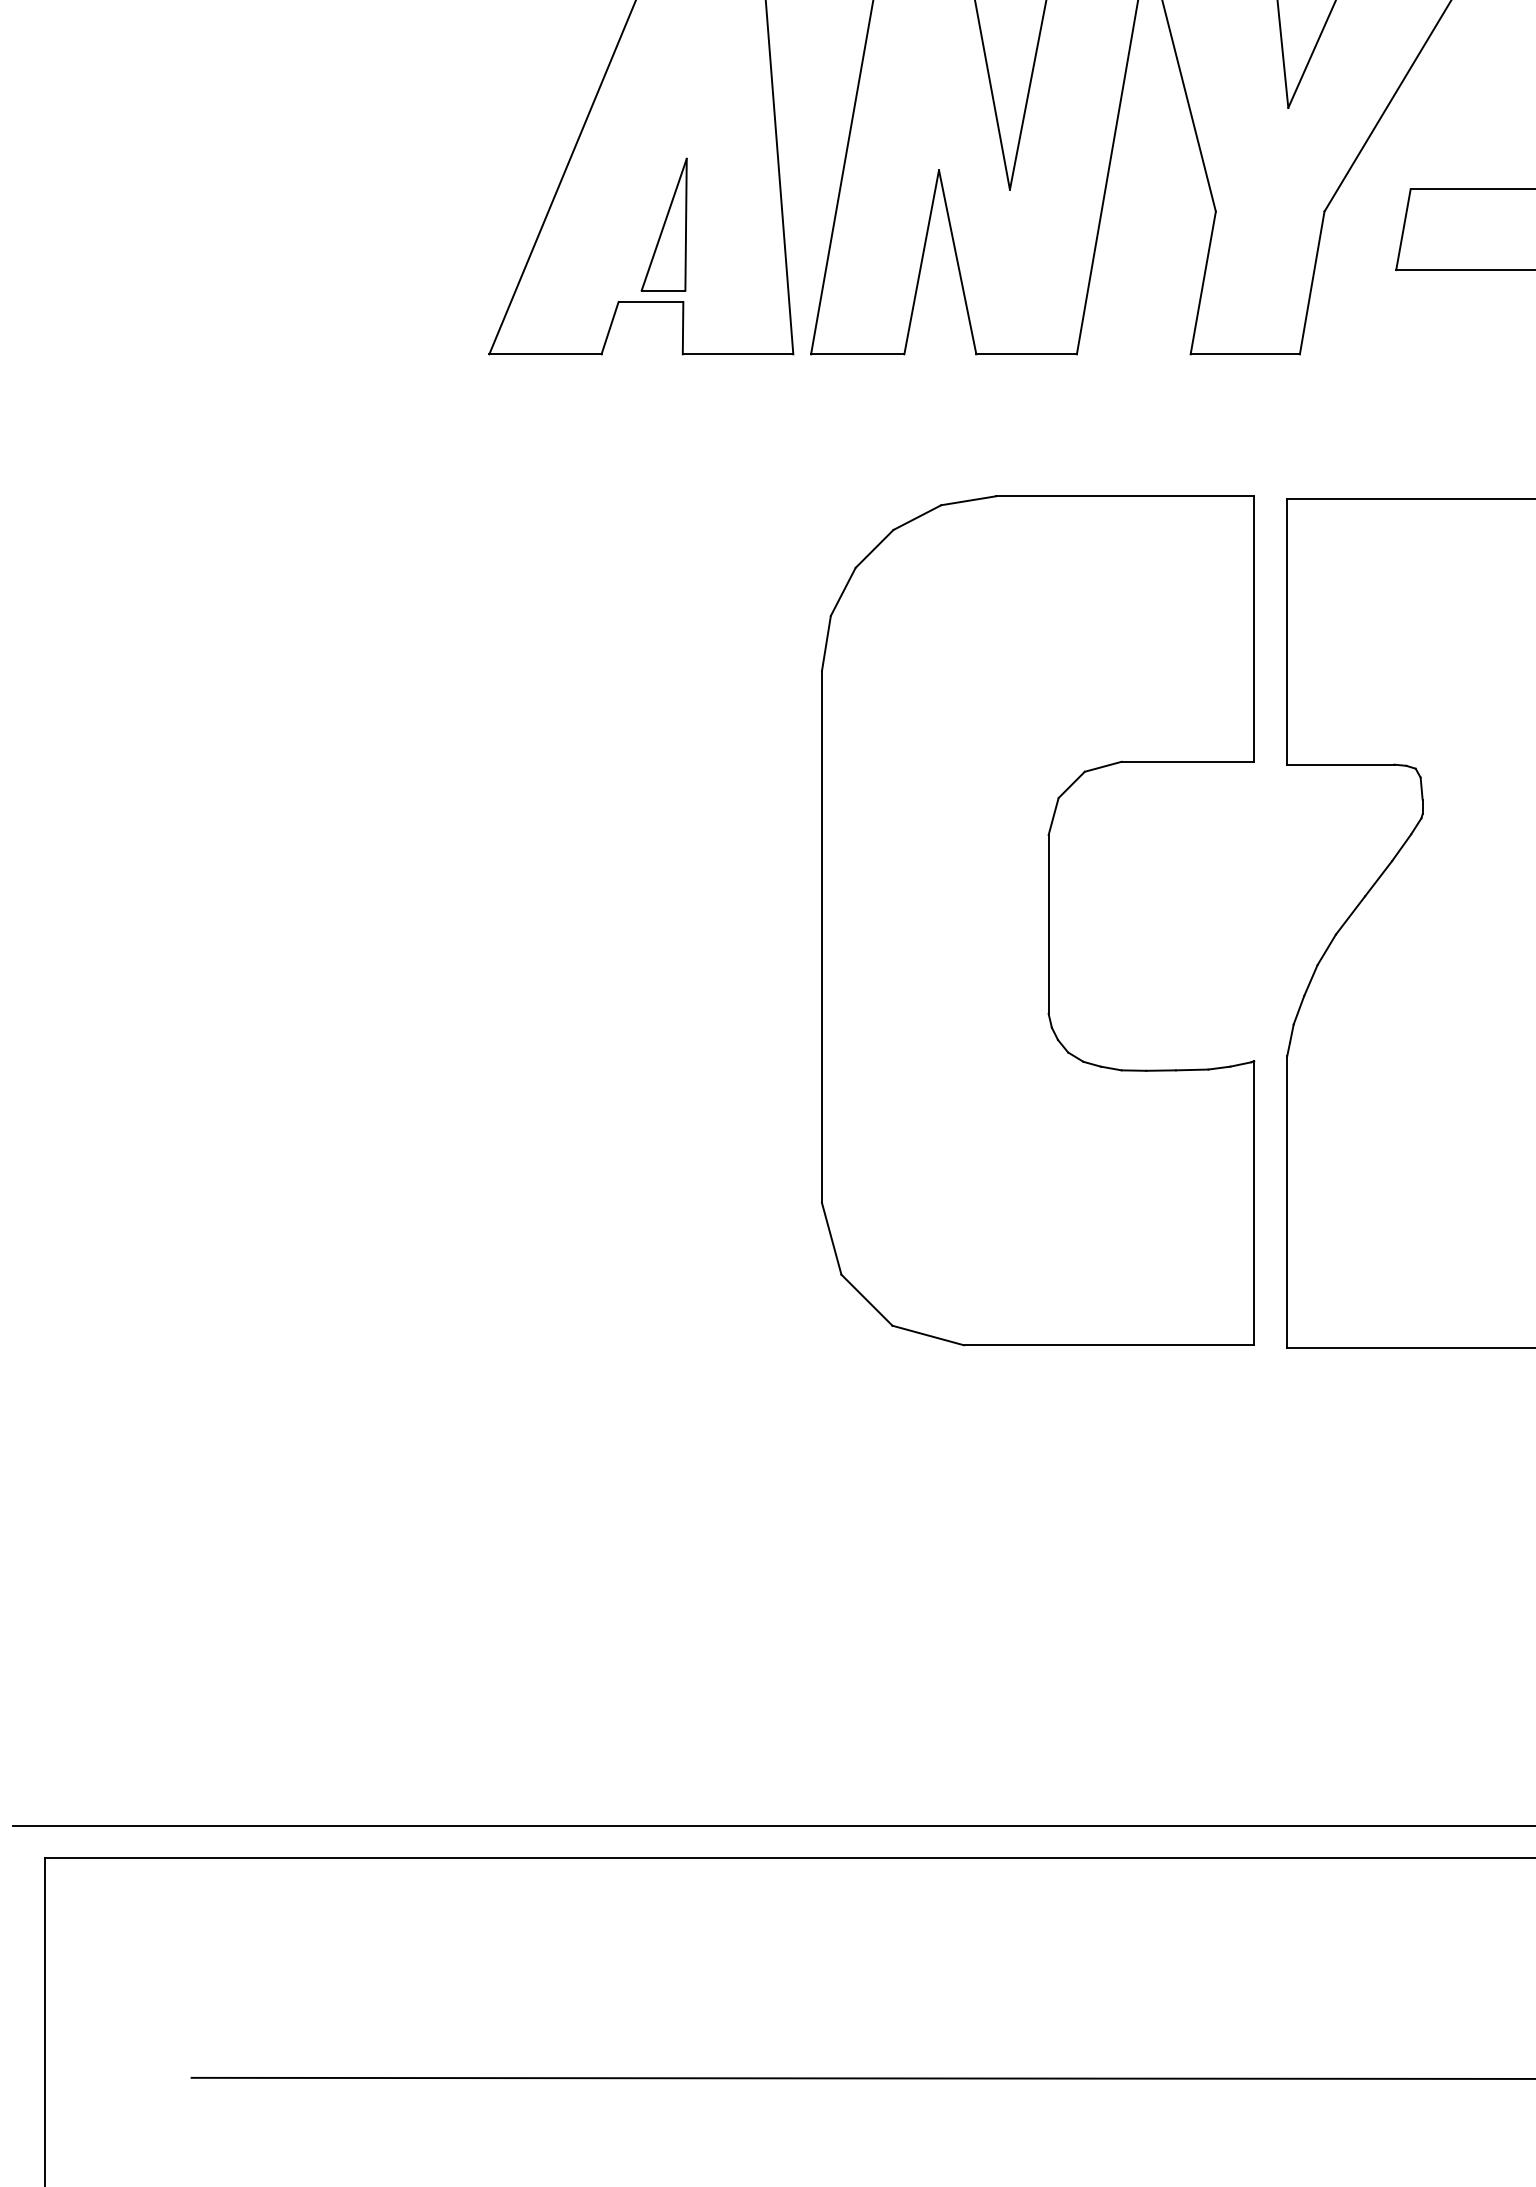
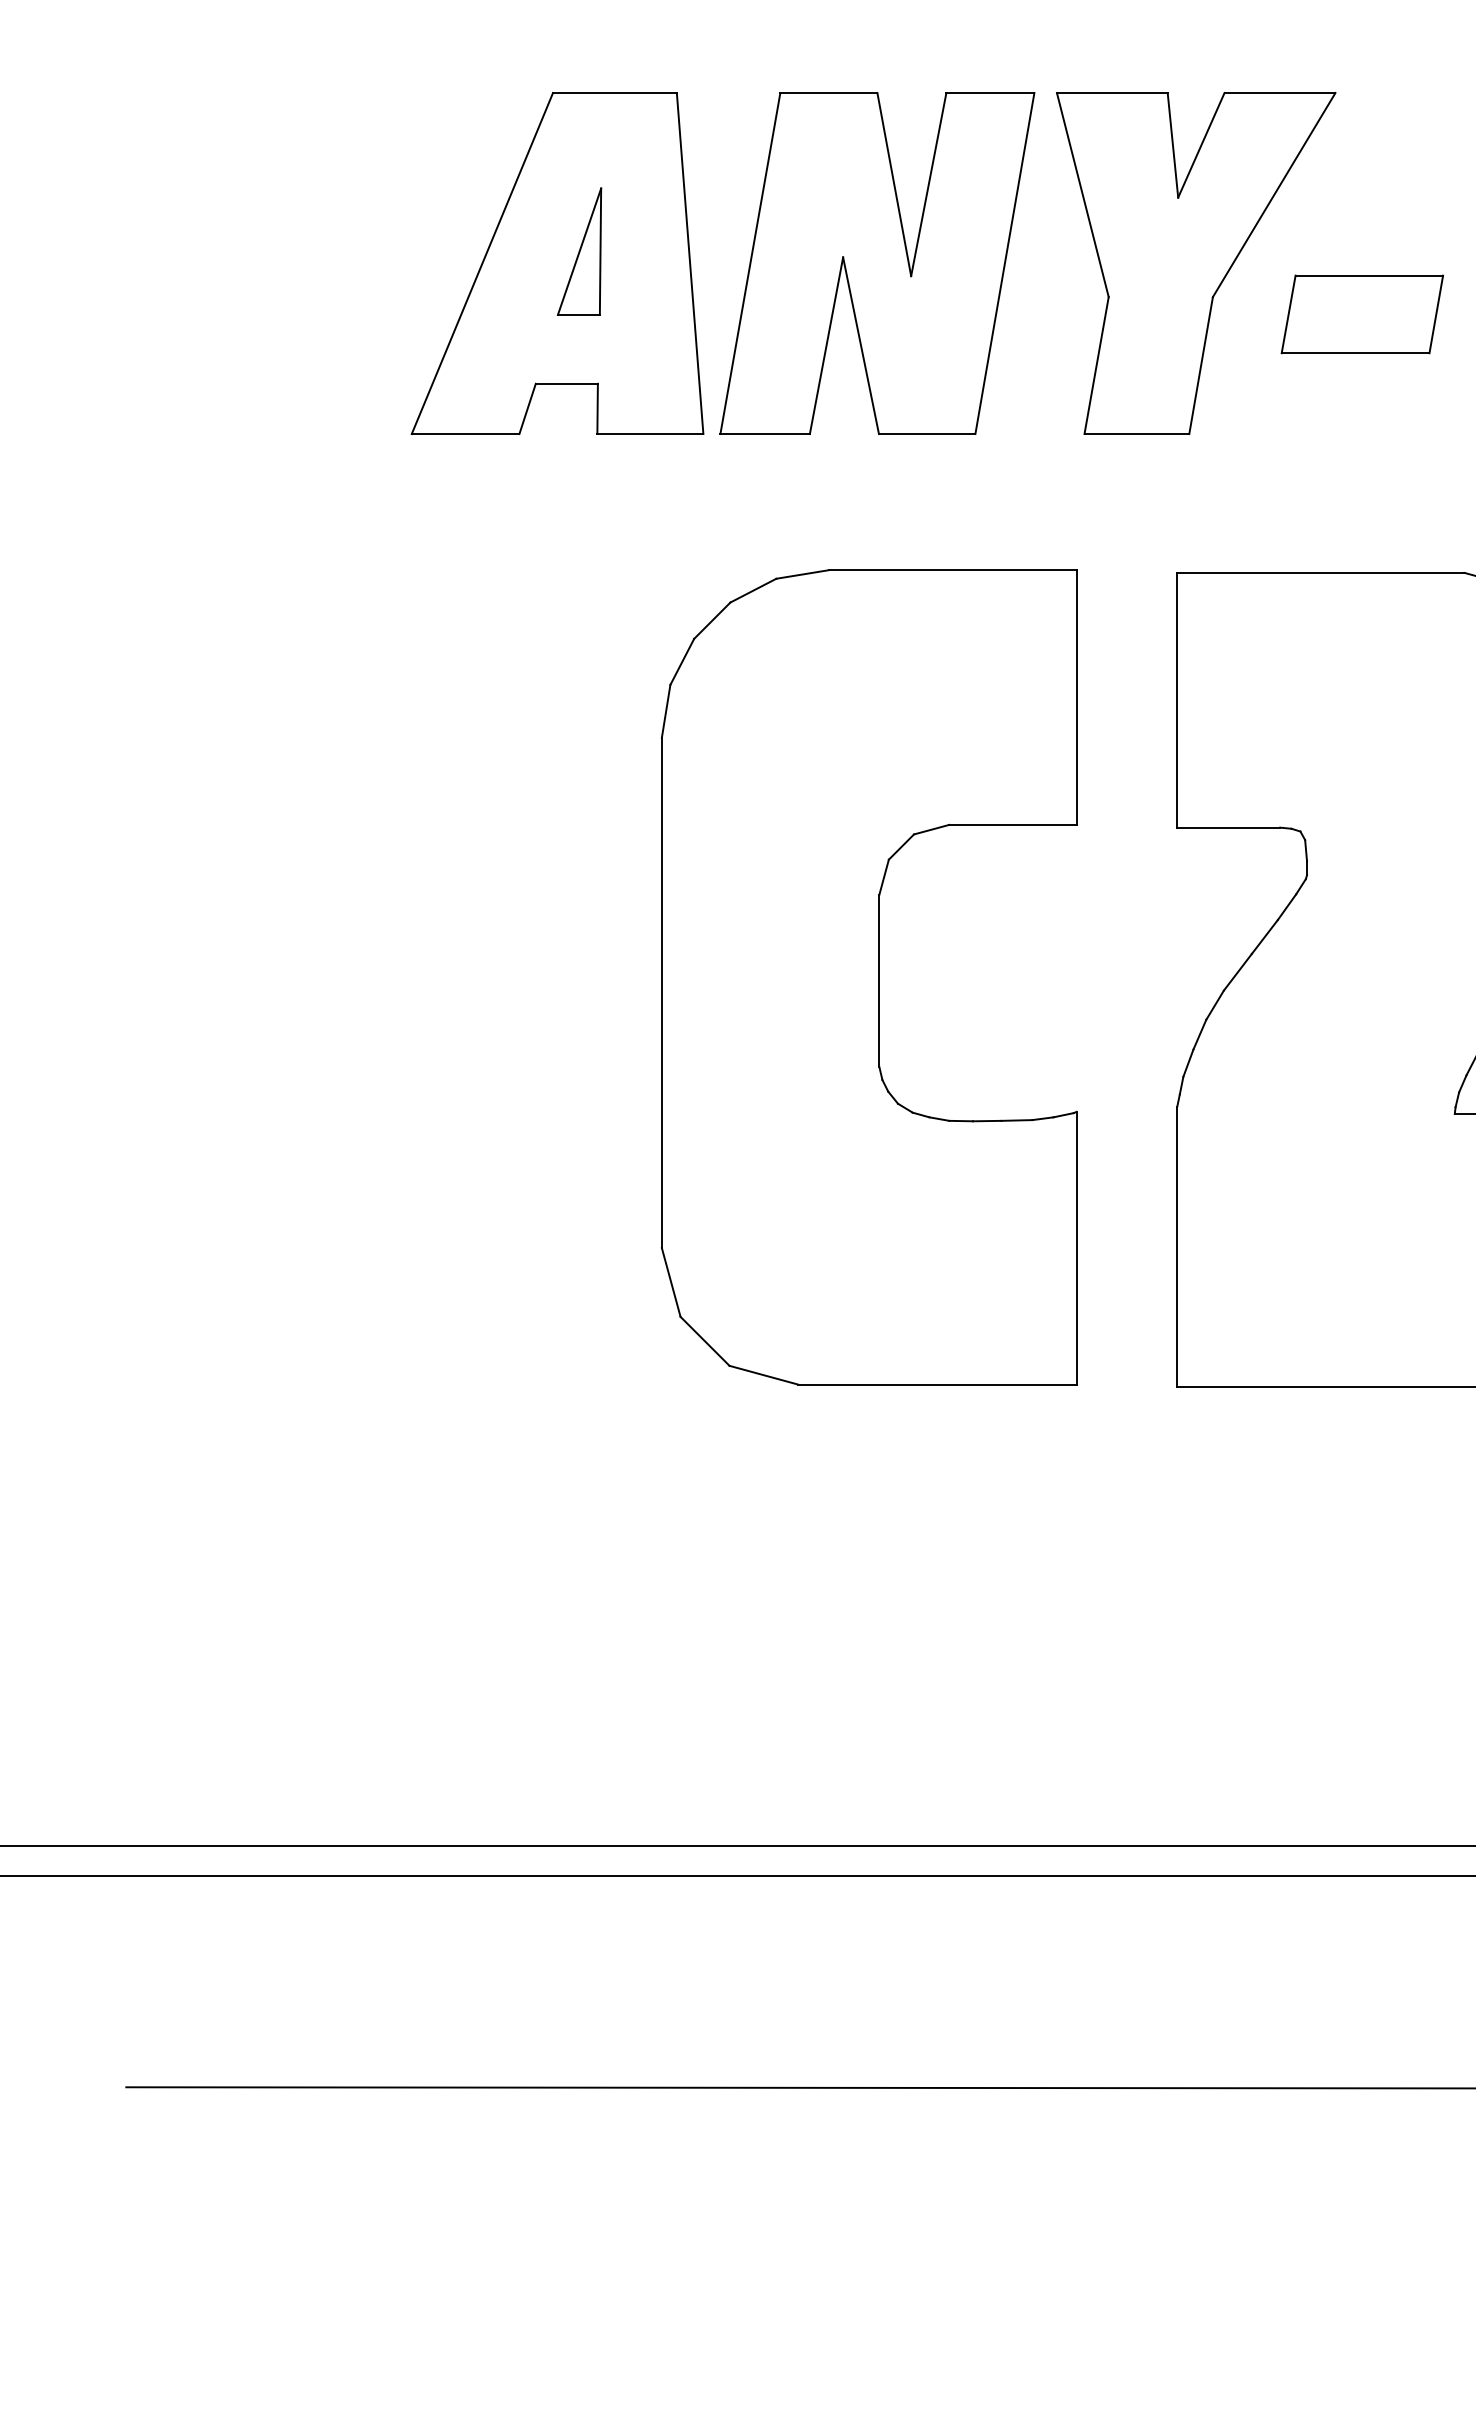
part: (664, 224) -> (579, 251), moved
part: (1037, 920) -> (868, 977), moved

